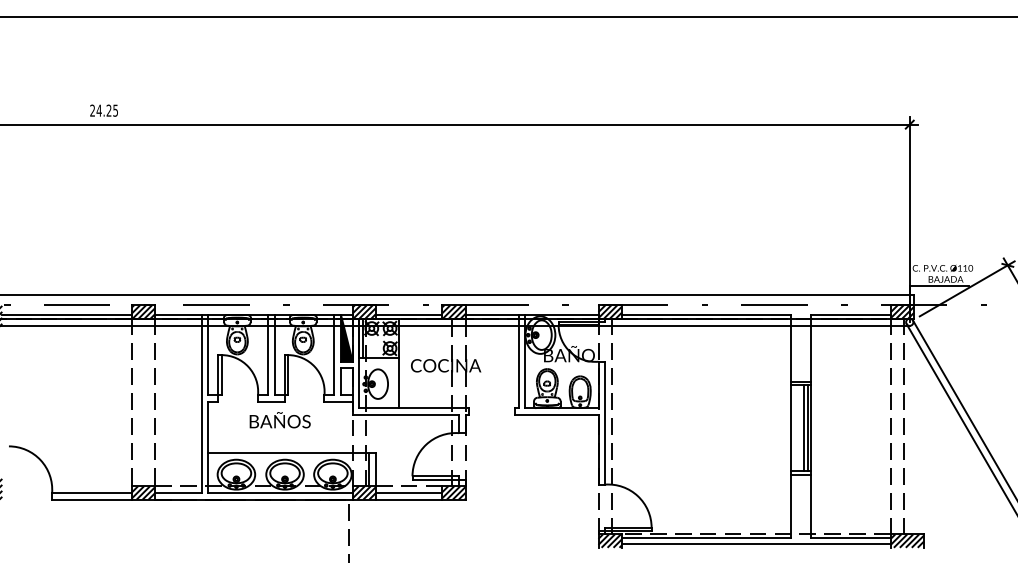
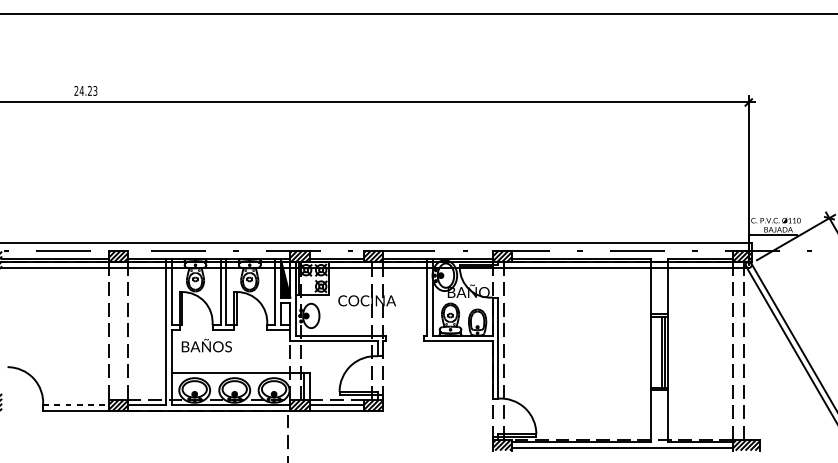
text: (115, 109) -> (95, 89), 24.25 -> 24.23
line: (399, 383) -> (328, 315), removed
text: (279, 420) -> (206, 345), moved
line: (91, 492) -> (75, 405), solid -> dashed

